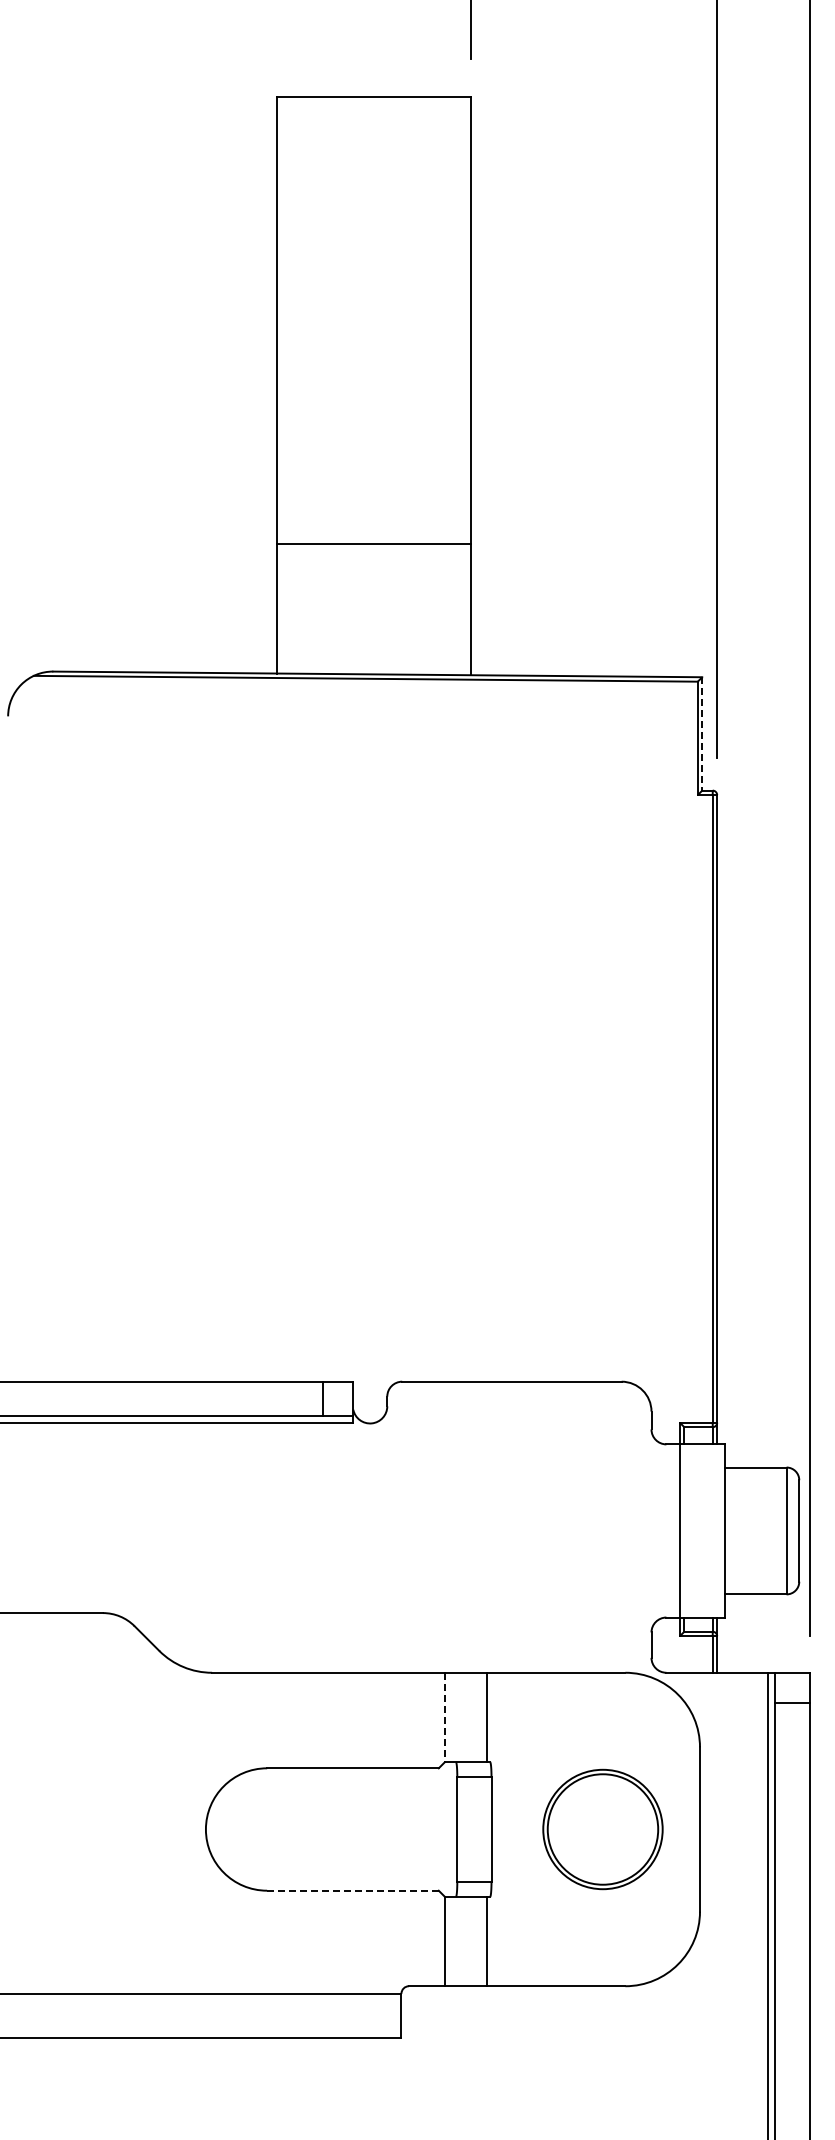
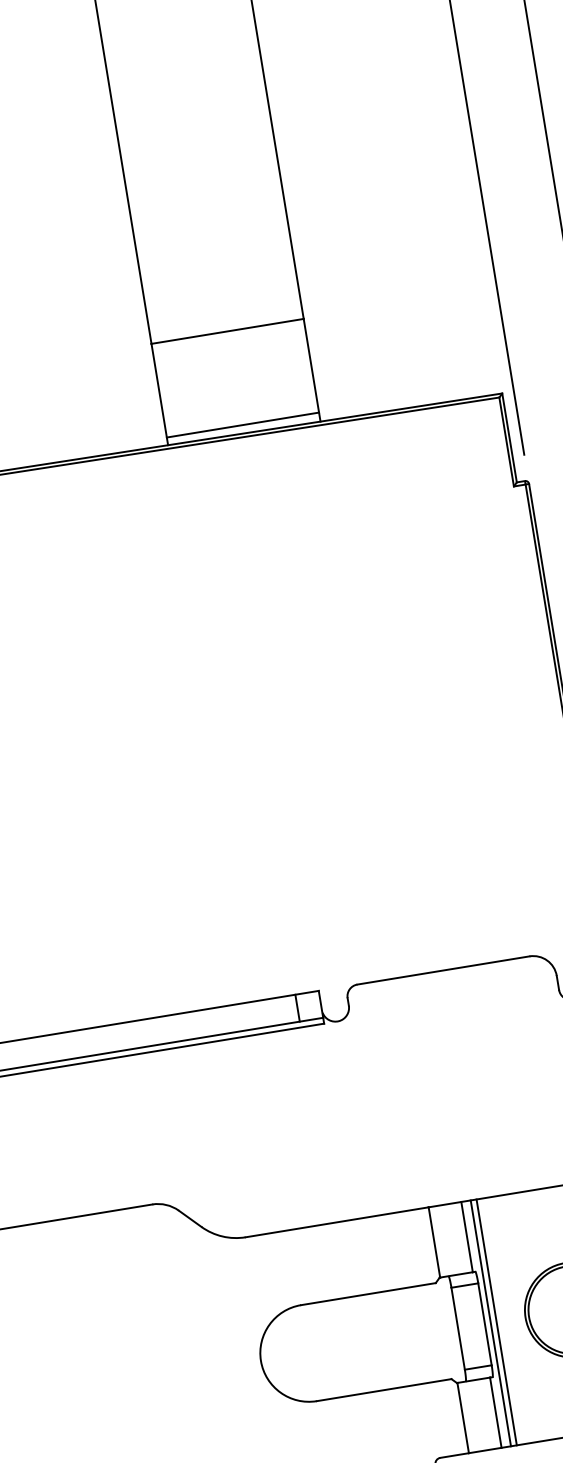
line: (373, 663) -> (242, 424), added
line: (702, 733) -> (509, 437), dashed -> solid
line: (445, 1717) -> (434, 1242), dashed -> solid
line: (499, 1829) -> (491, 1323), added
line: (506, 1829) -> (496, 1322), added
line: (352, 1890) -> (383, 1390), dashed -> solid

